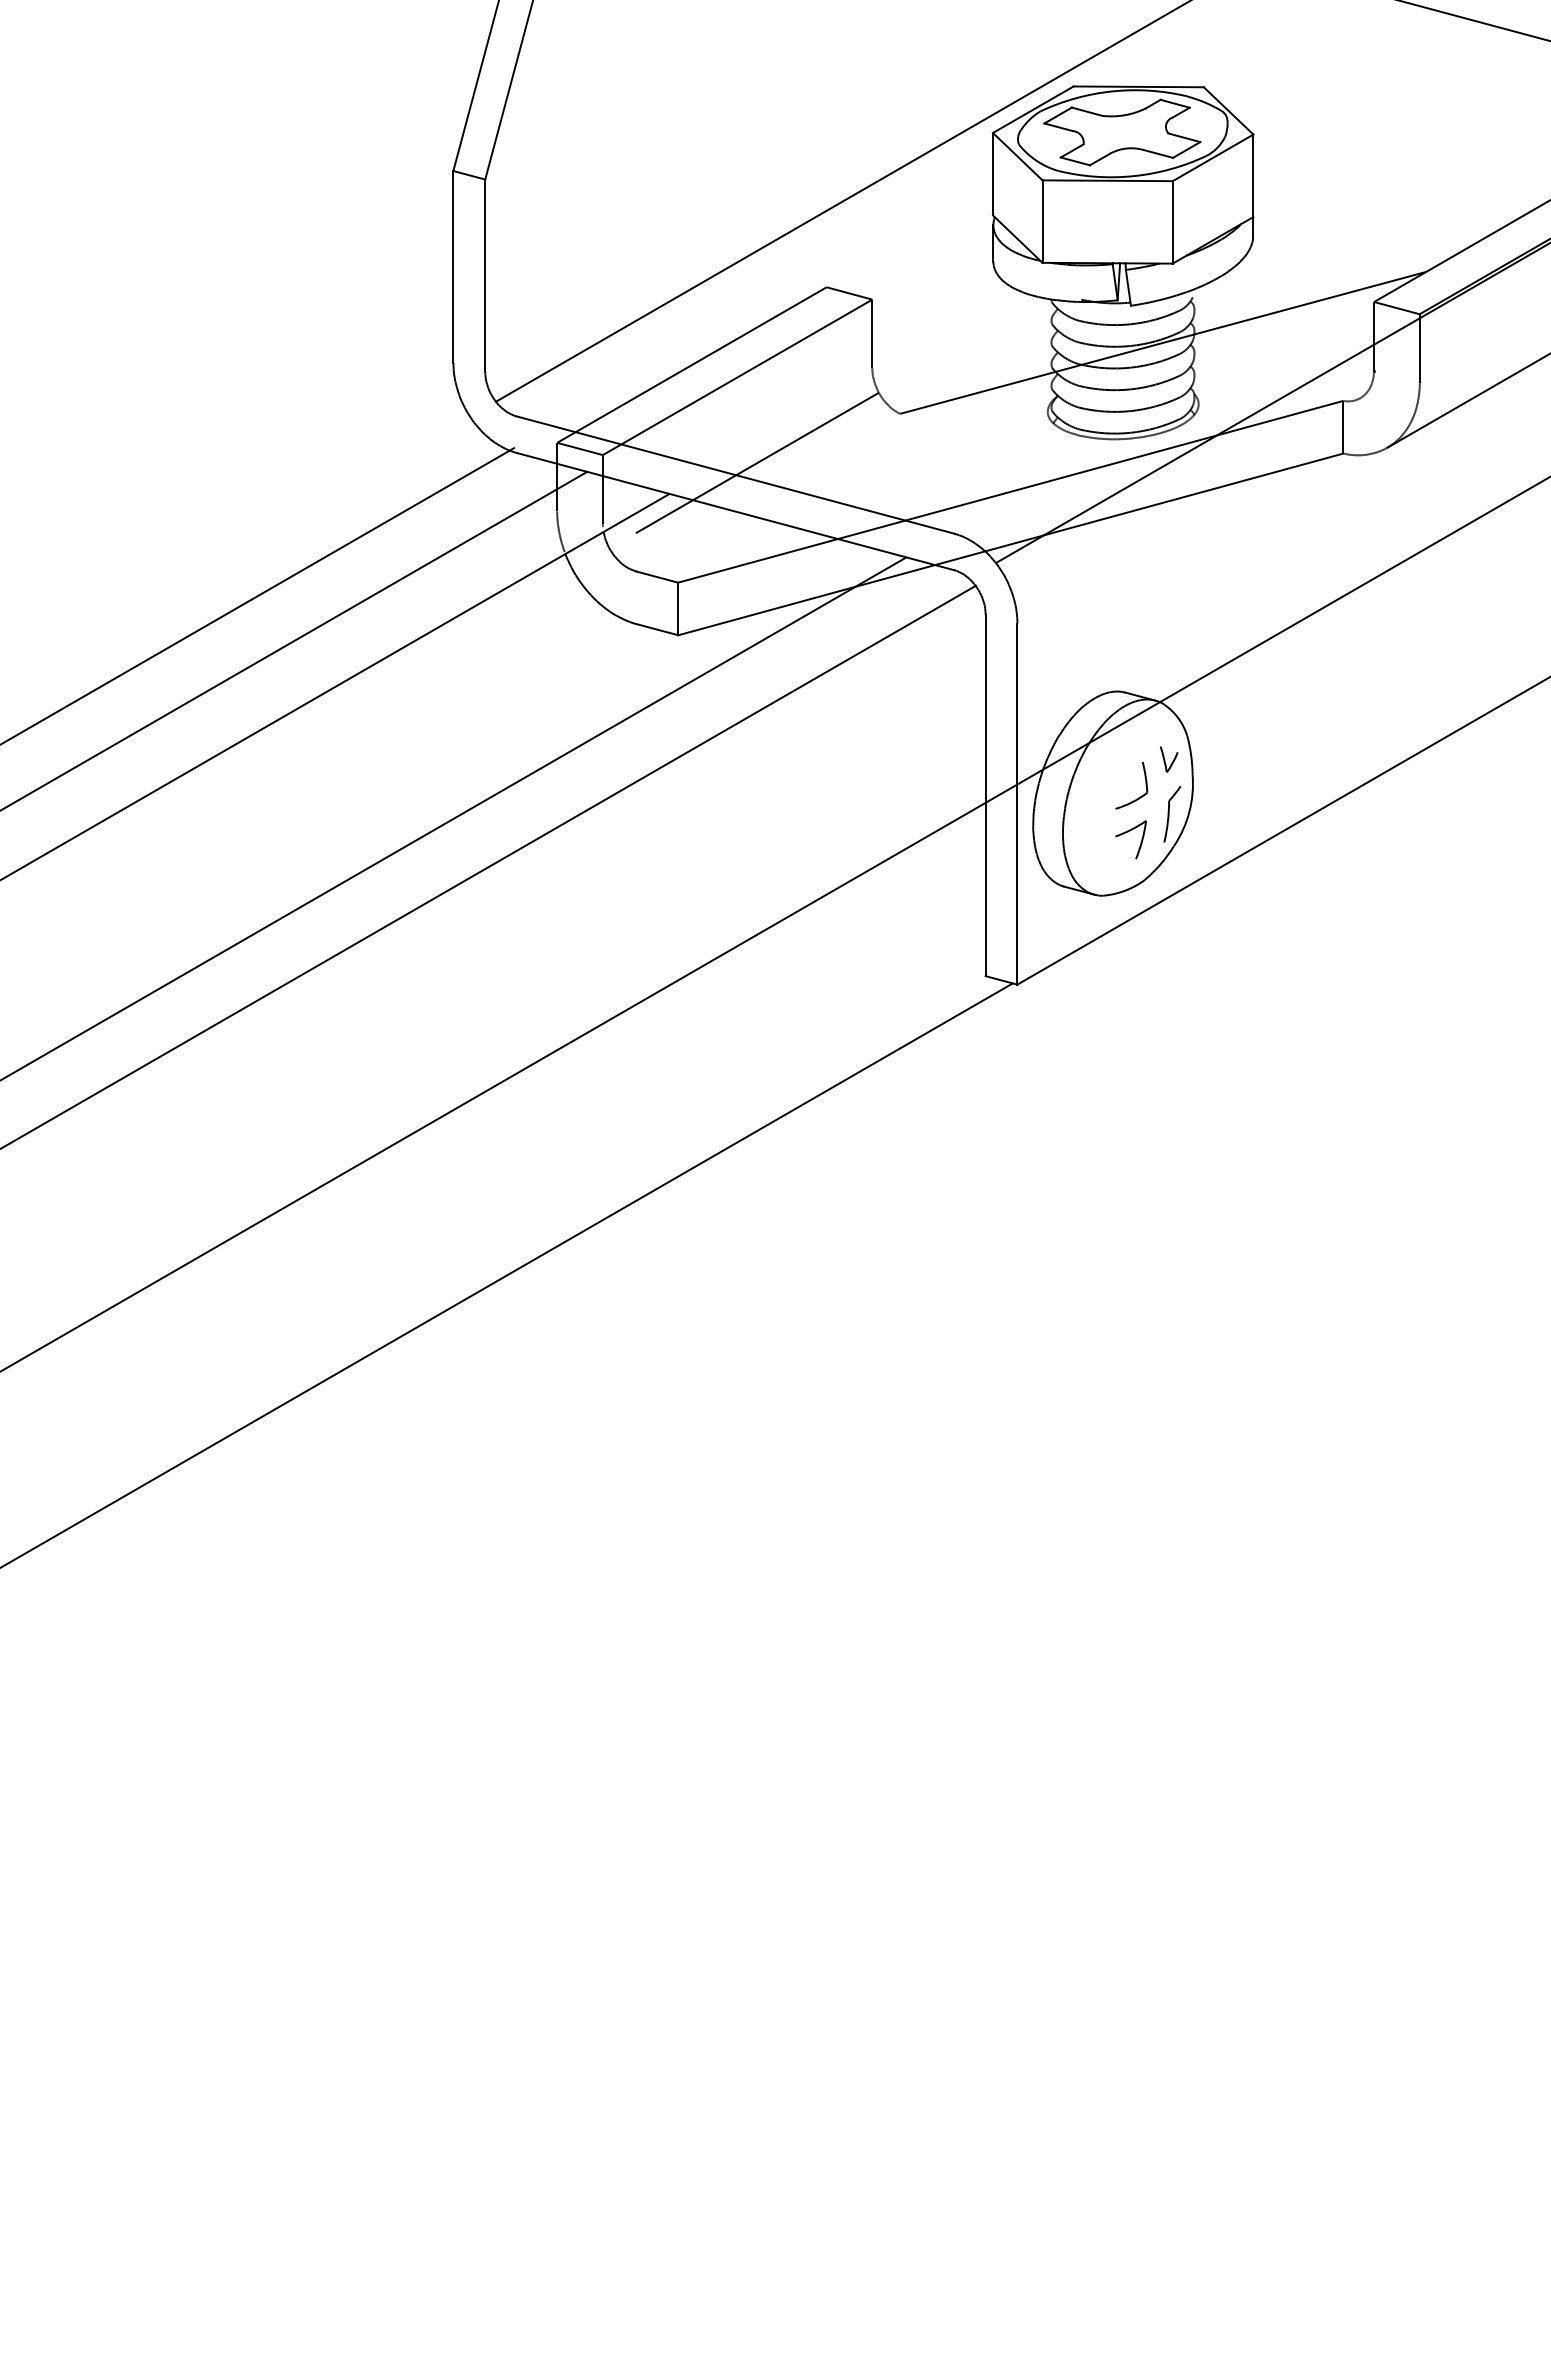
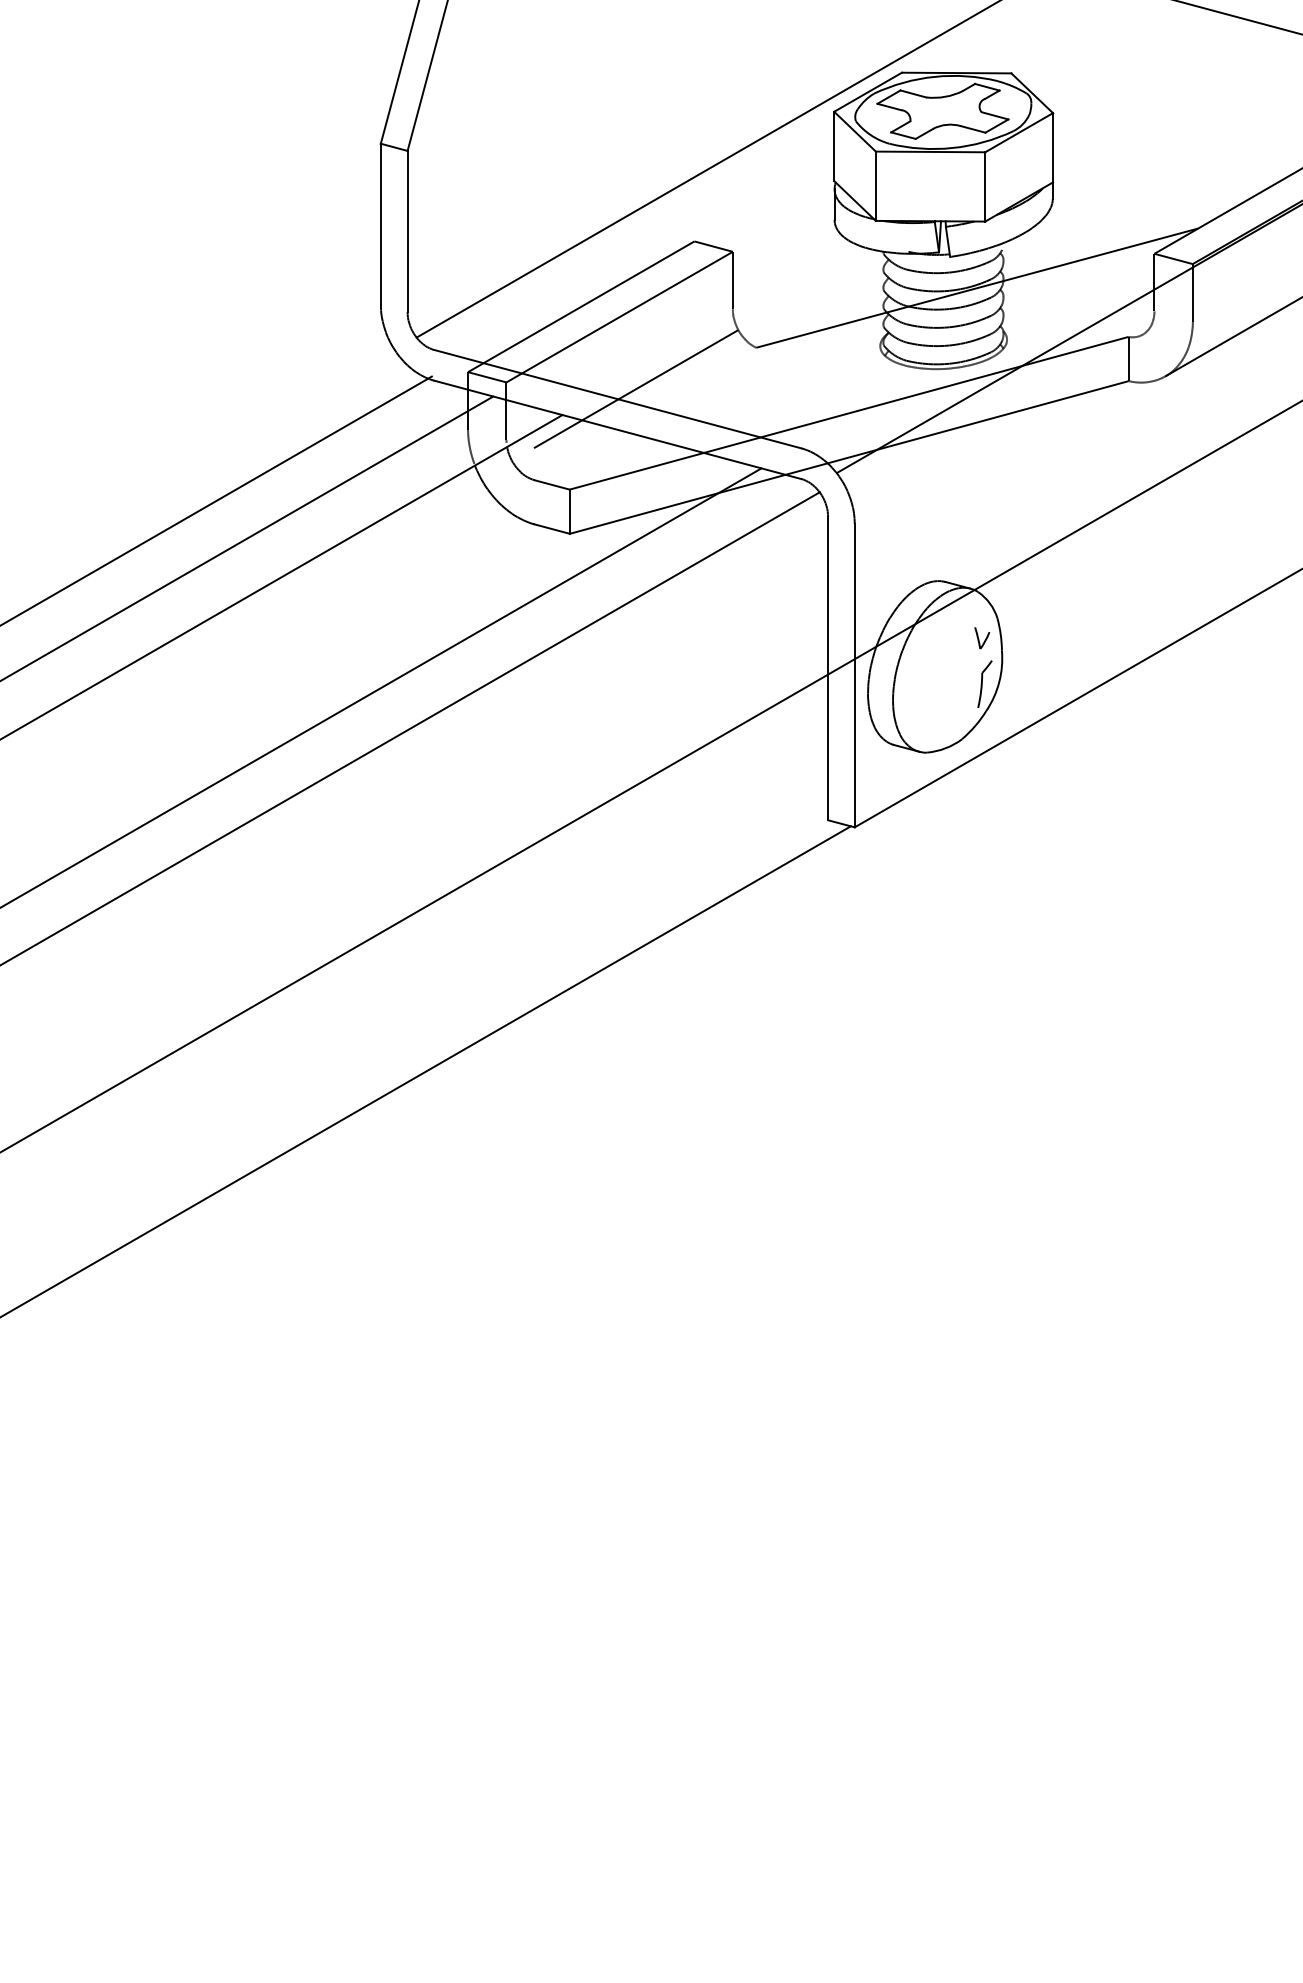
part: (1138, 797) -> (956, 670), removed
part: (1126, 833) -> (946, 700), removed

